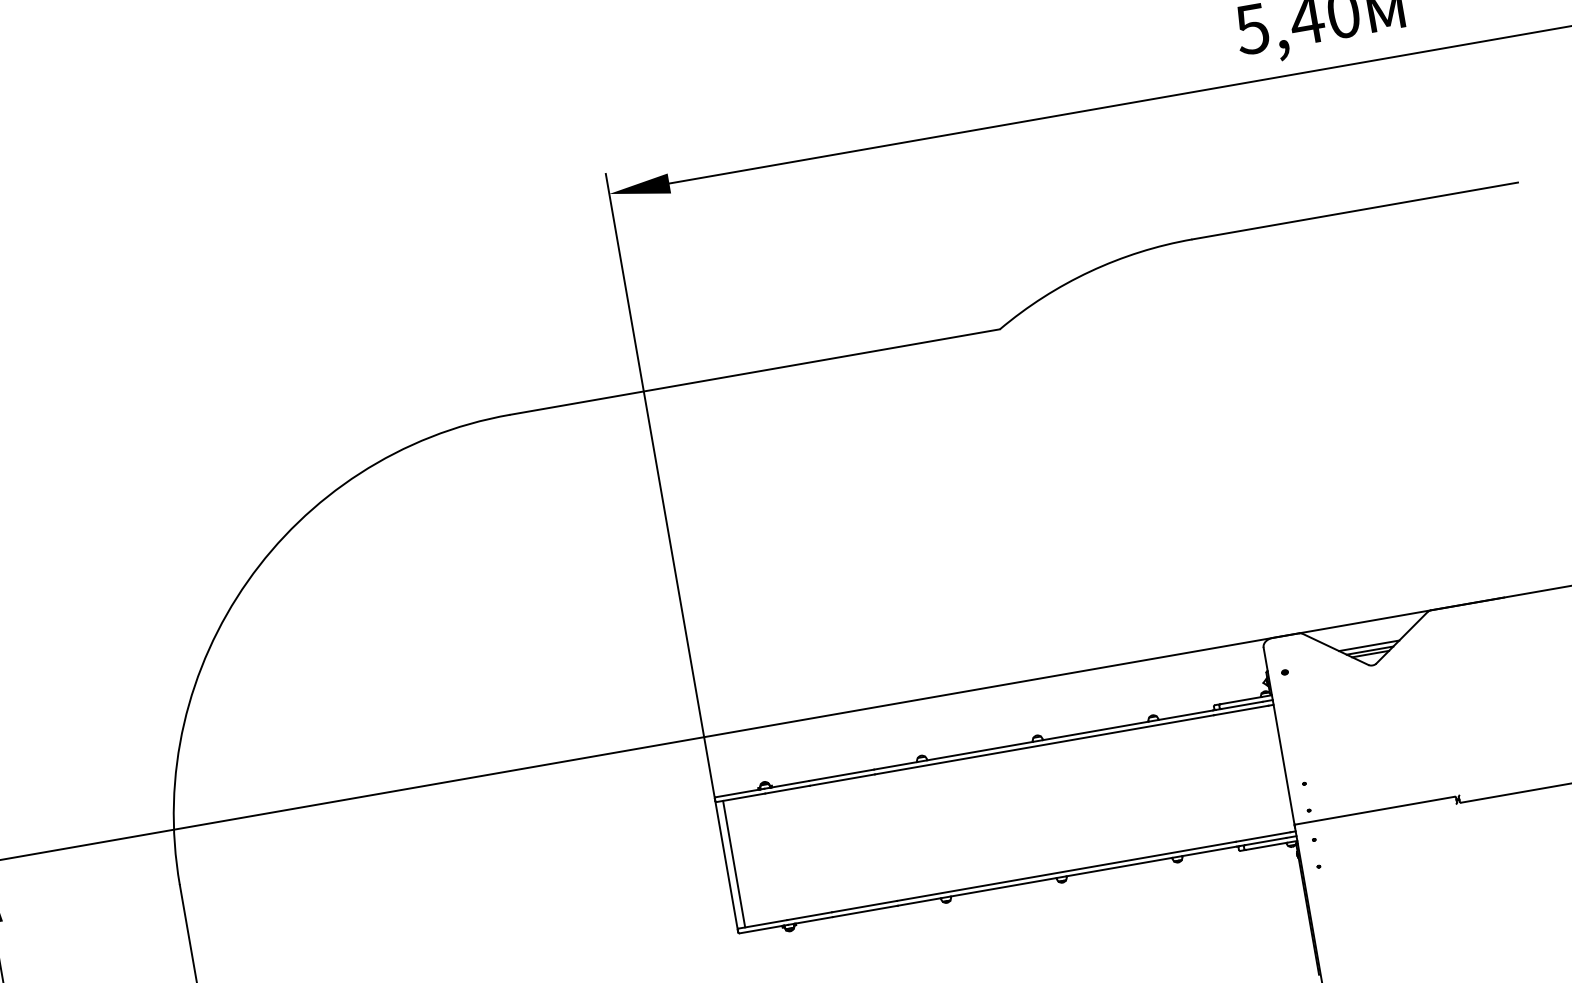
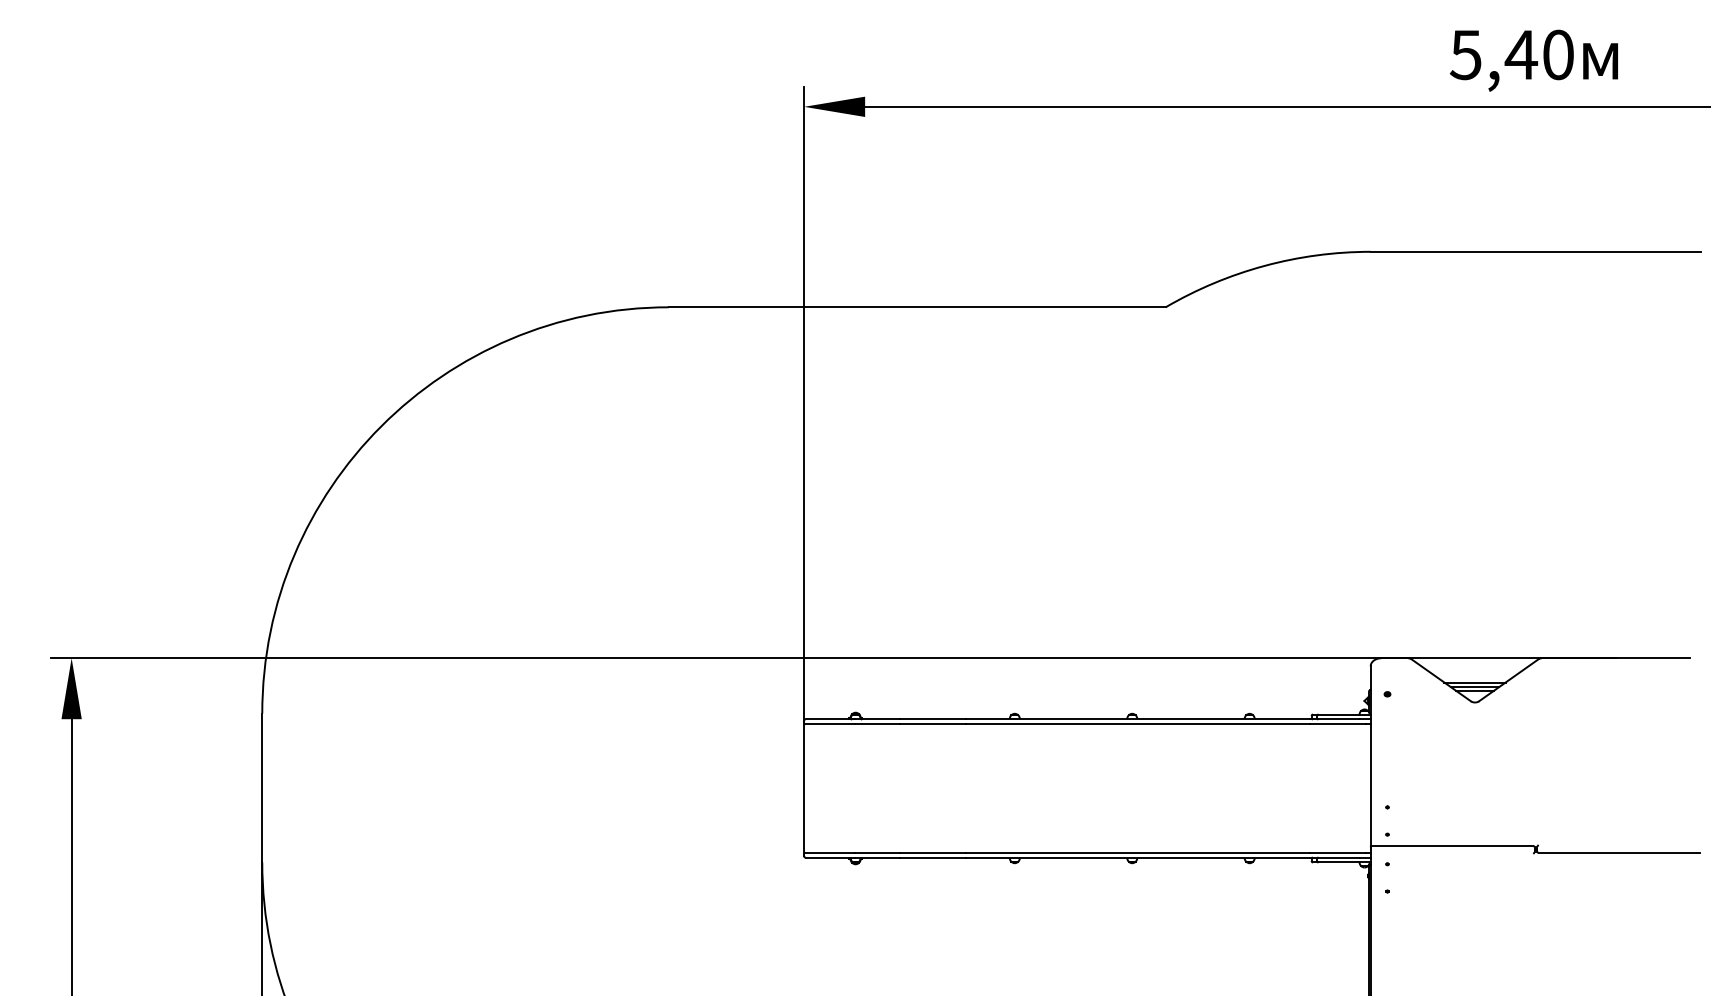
line: (733, 864) -> (811, 788), removed

